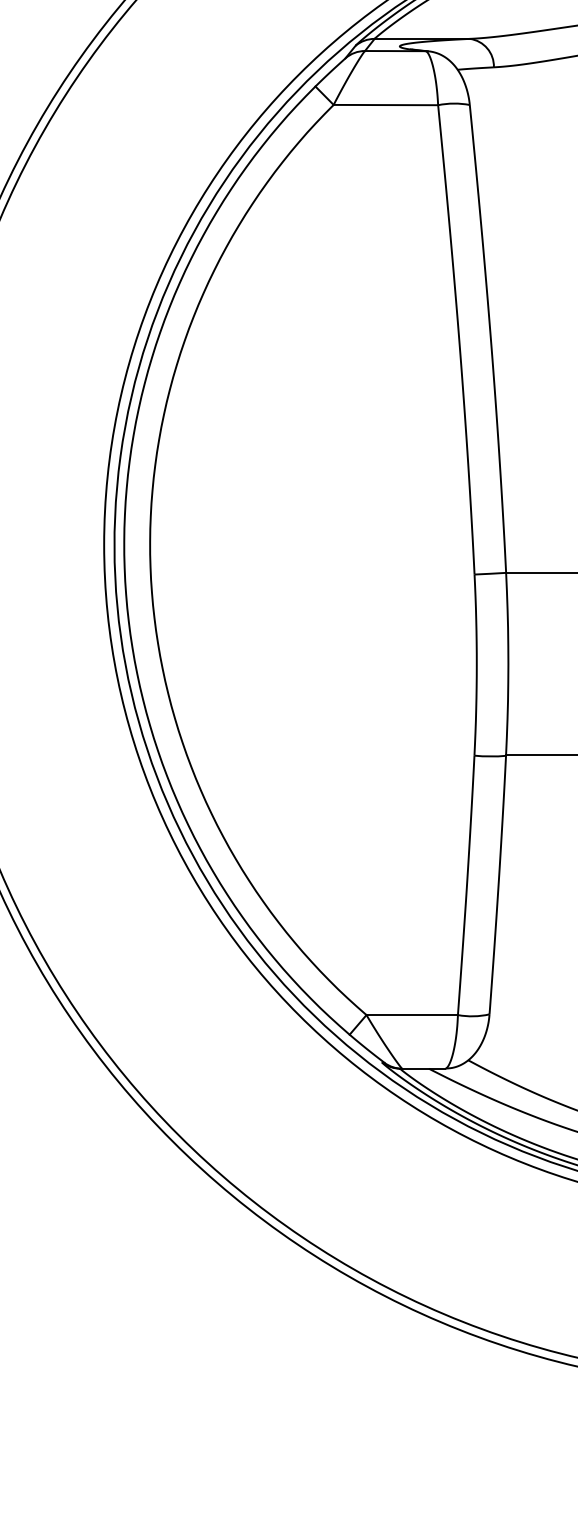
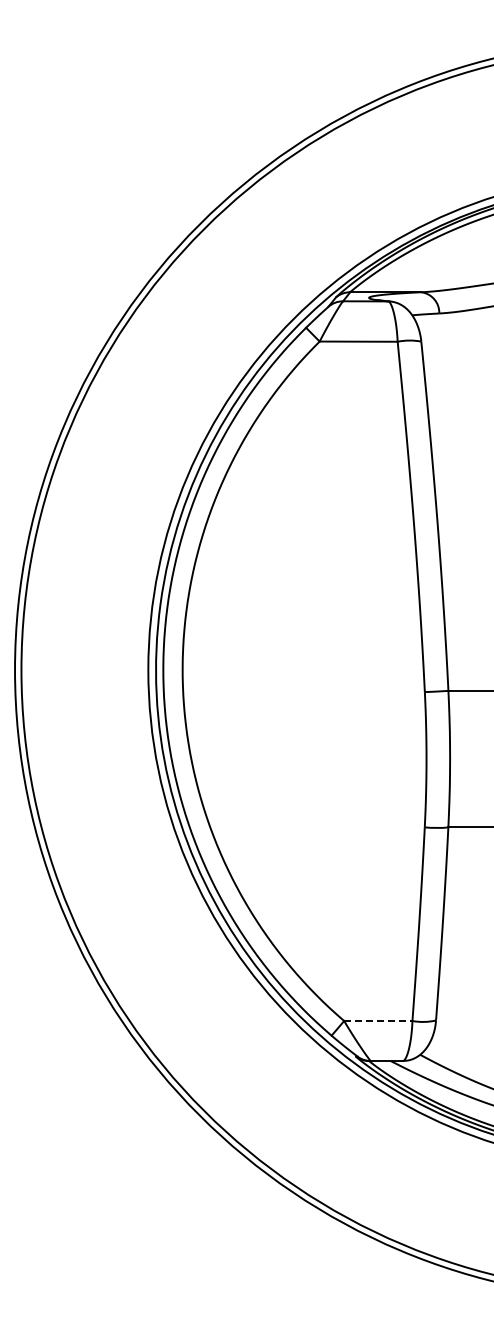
line: (412, 1015) -> (378, 1021), solid -> dashed

